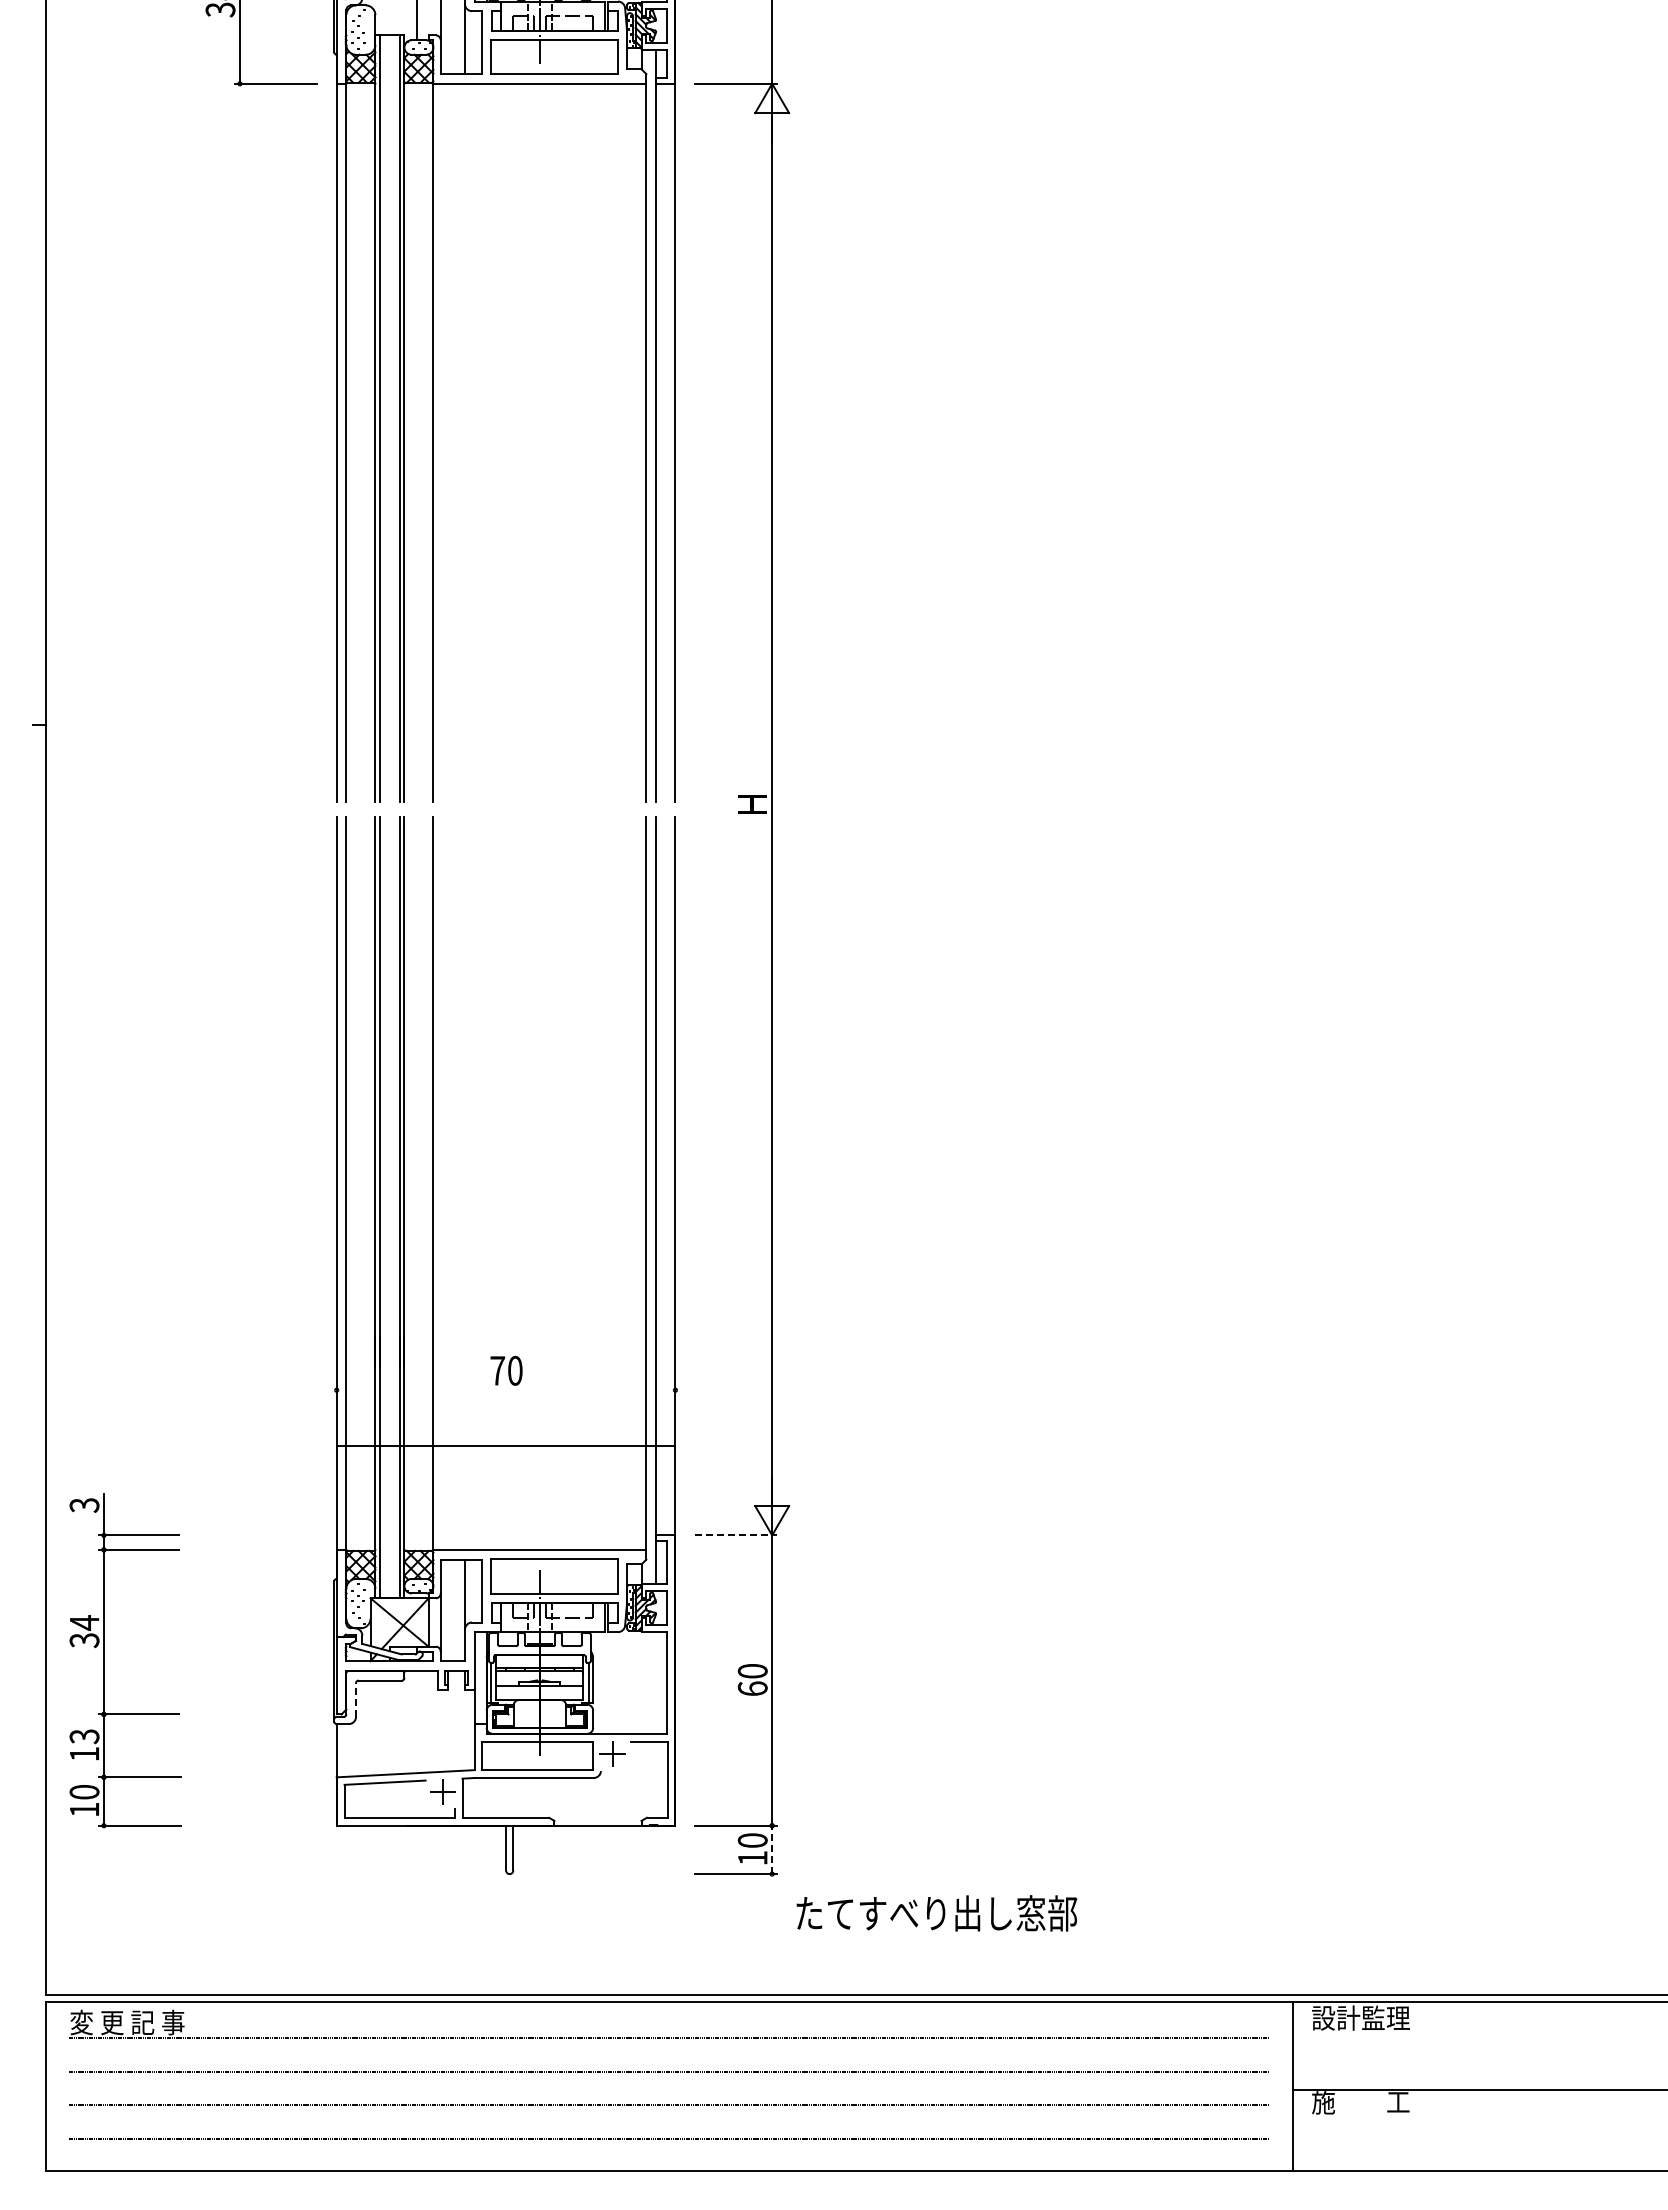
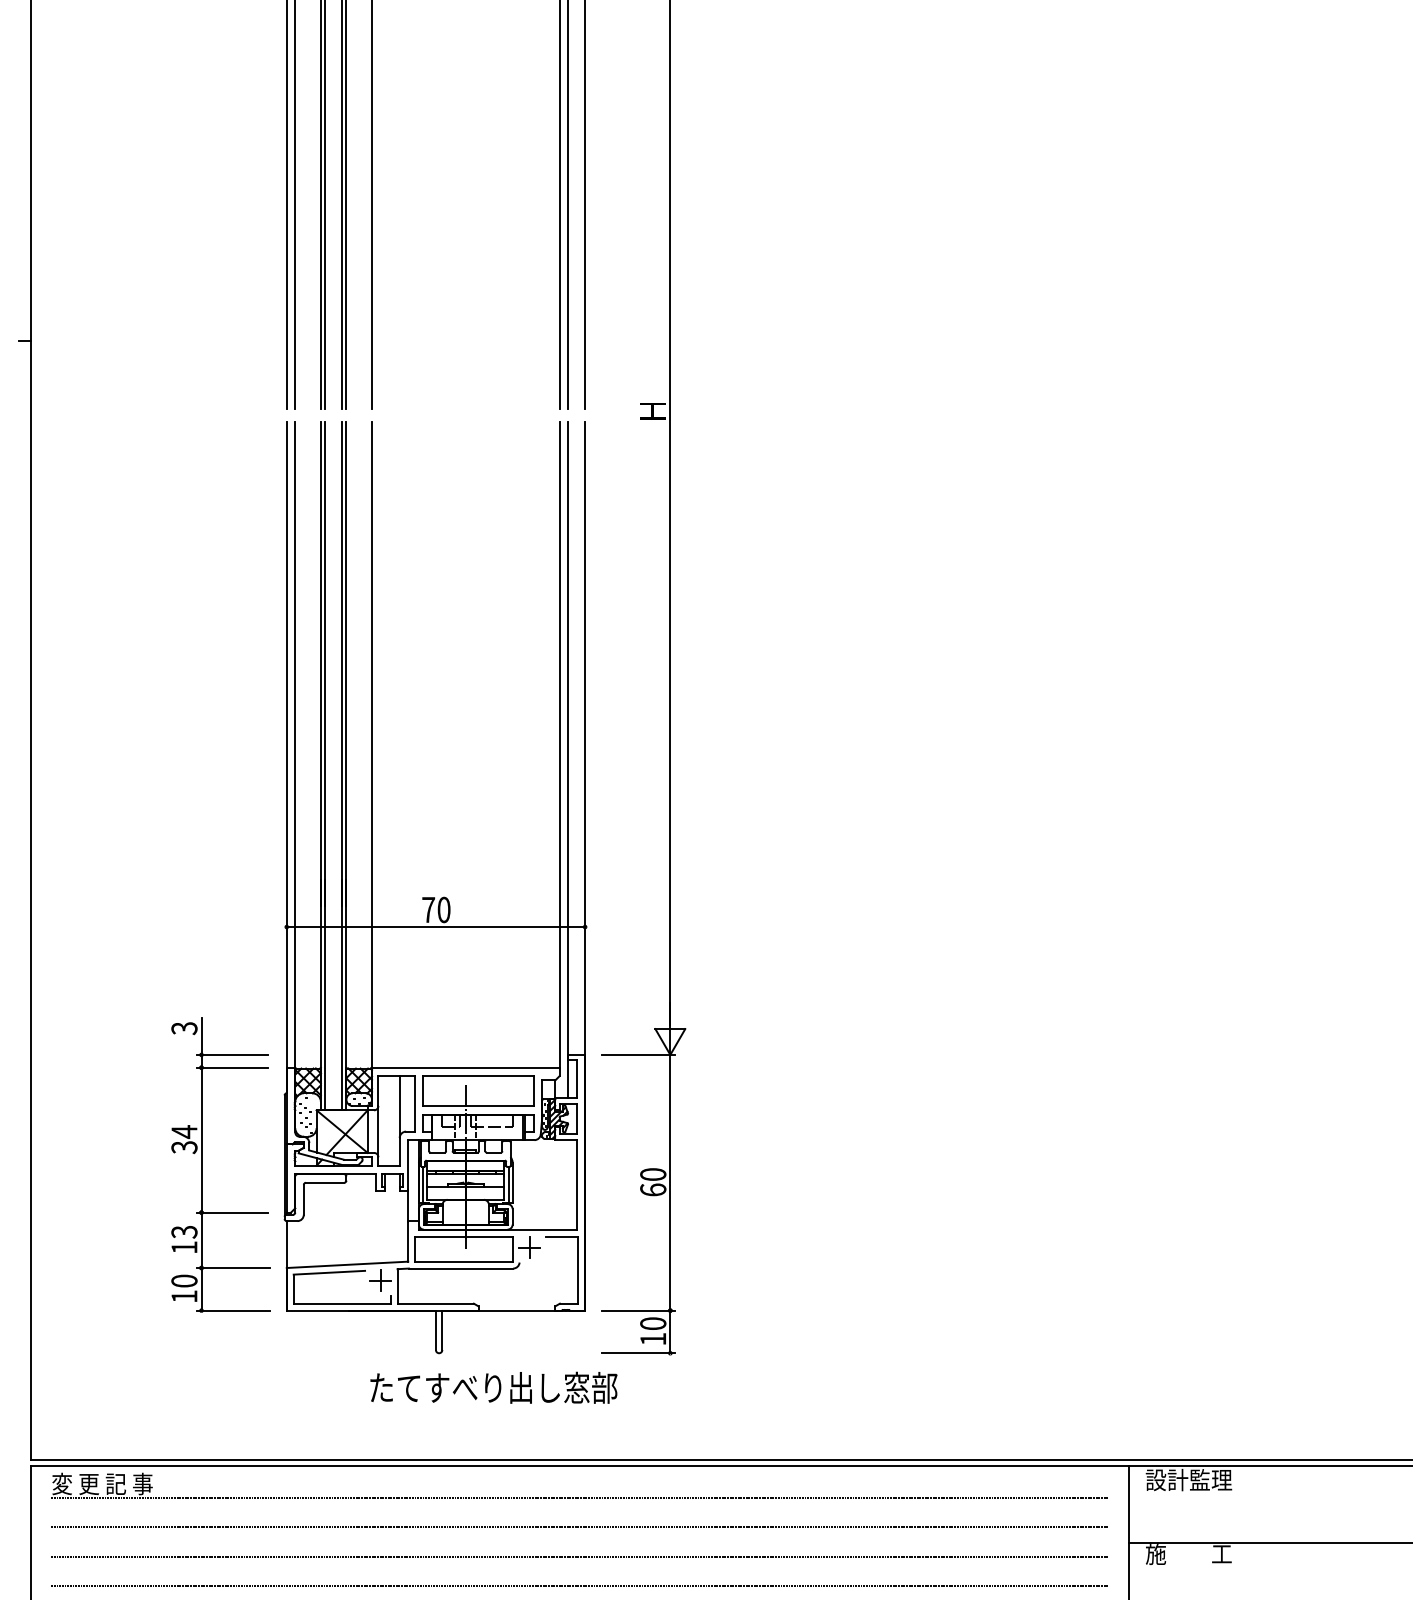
line: (505, 1446) -> (435, 927), moved
line: (736, 1535) -> (638, 1055), dashed -> solid
part: (104, 1660) -> (202, 1165), moved
line: (356, 1699) -> (304, 1199), dashed -> solid
line: (772, 1849) -> (670, 1331), dashed -> solid
text: (936, 1913) -> (493, 1387), moved

